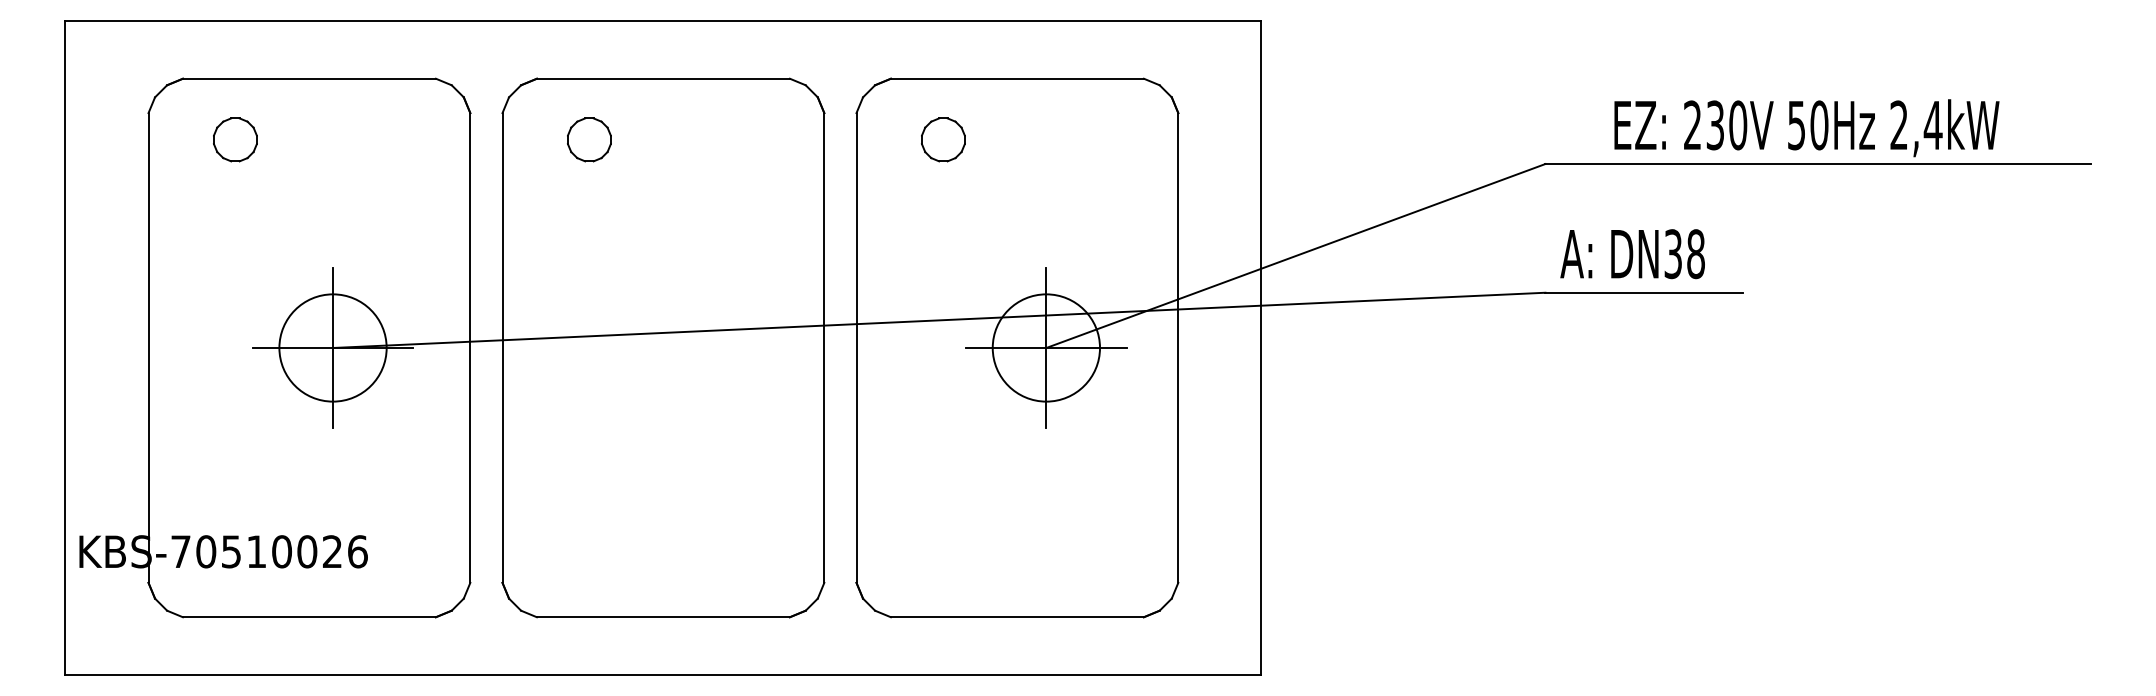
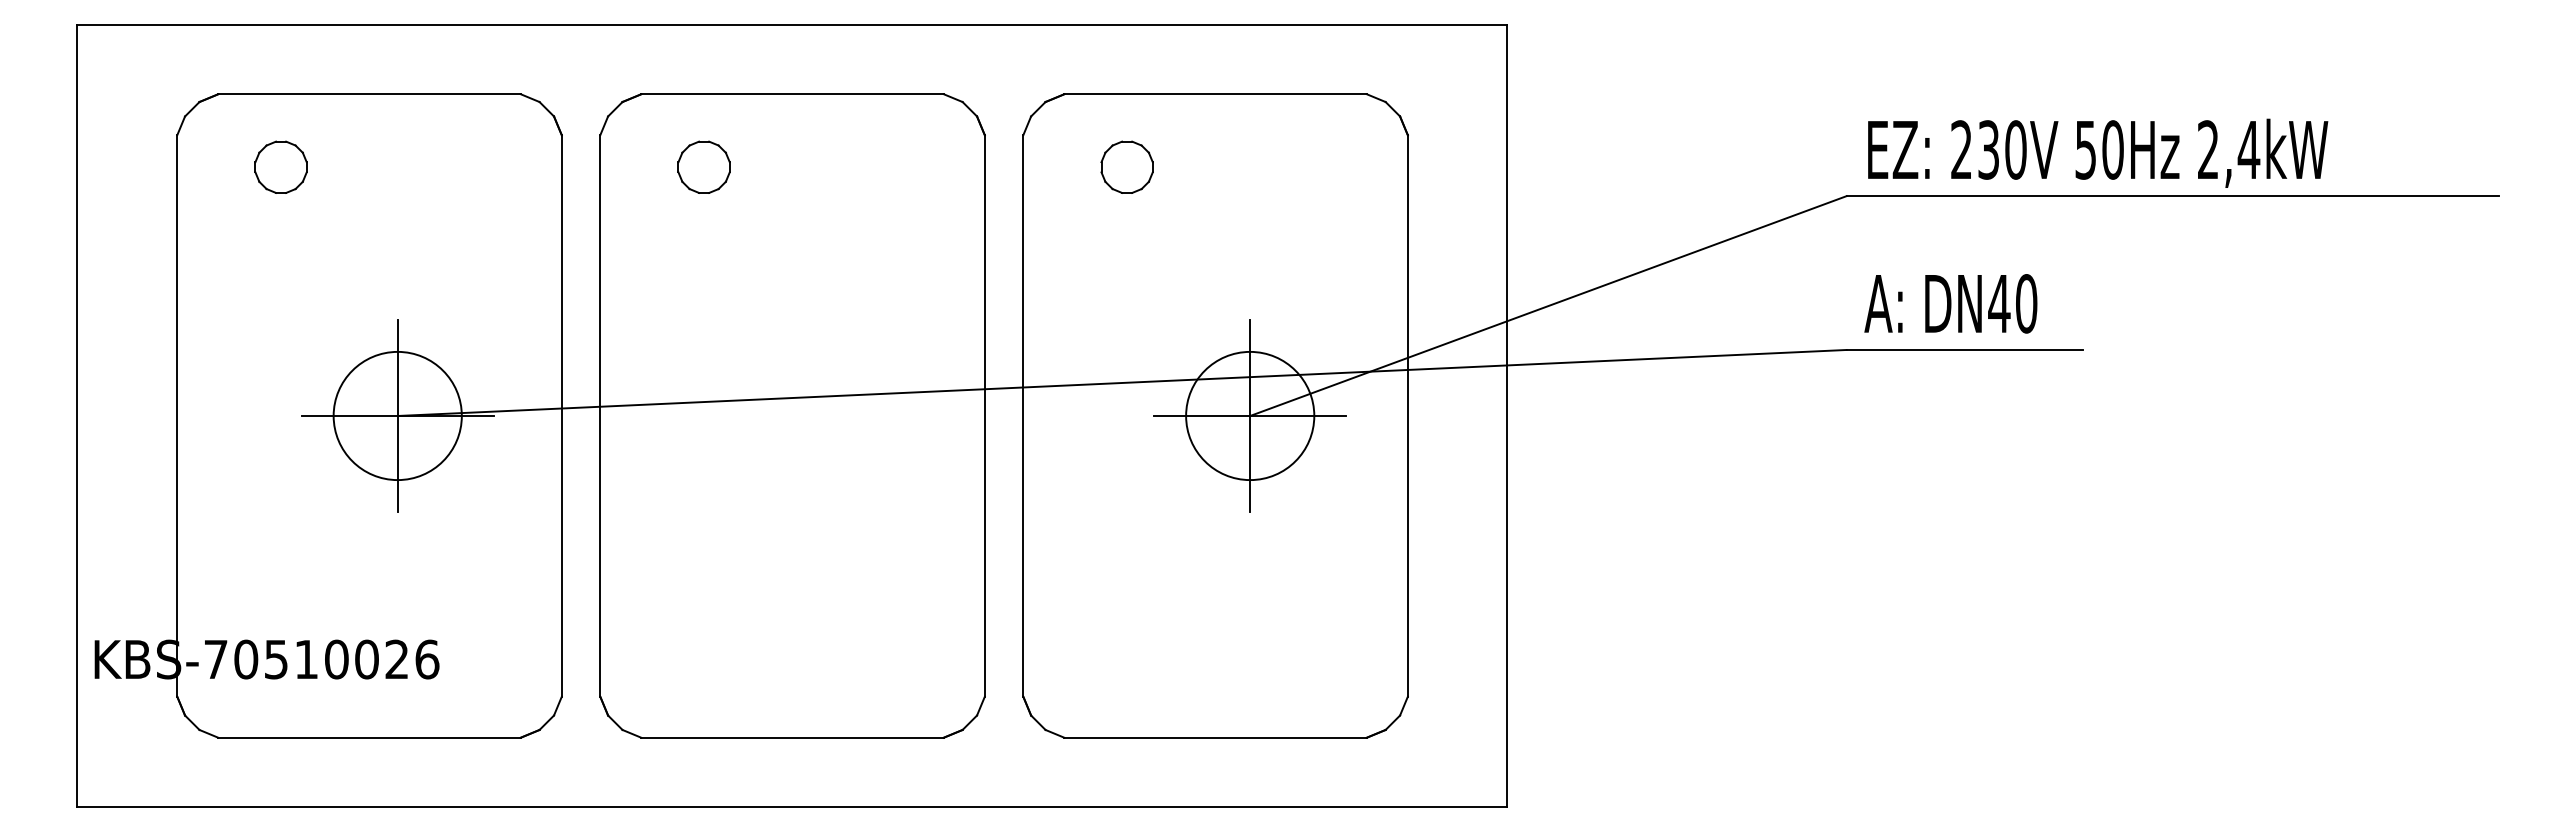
text: (1807, 127) -> (2098, 152), moved
text: (1684, 253) -> (2012, 303), DN38 -> DN40

